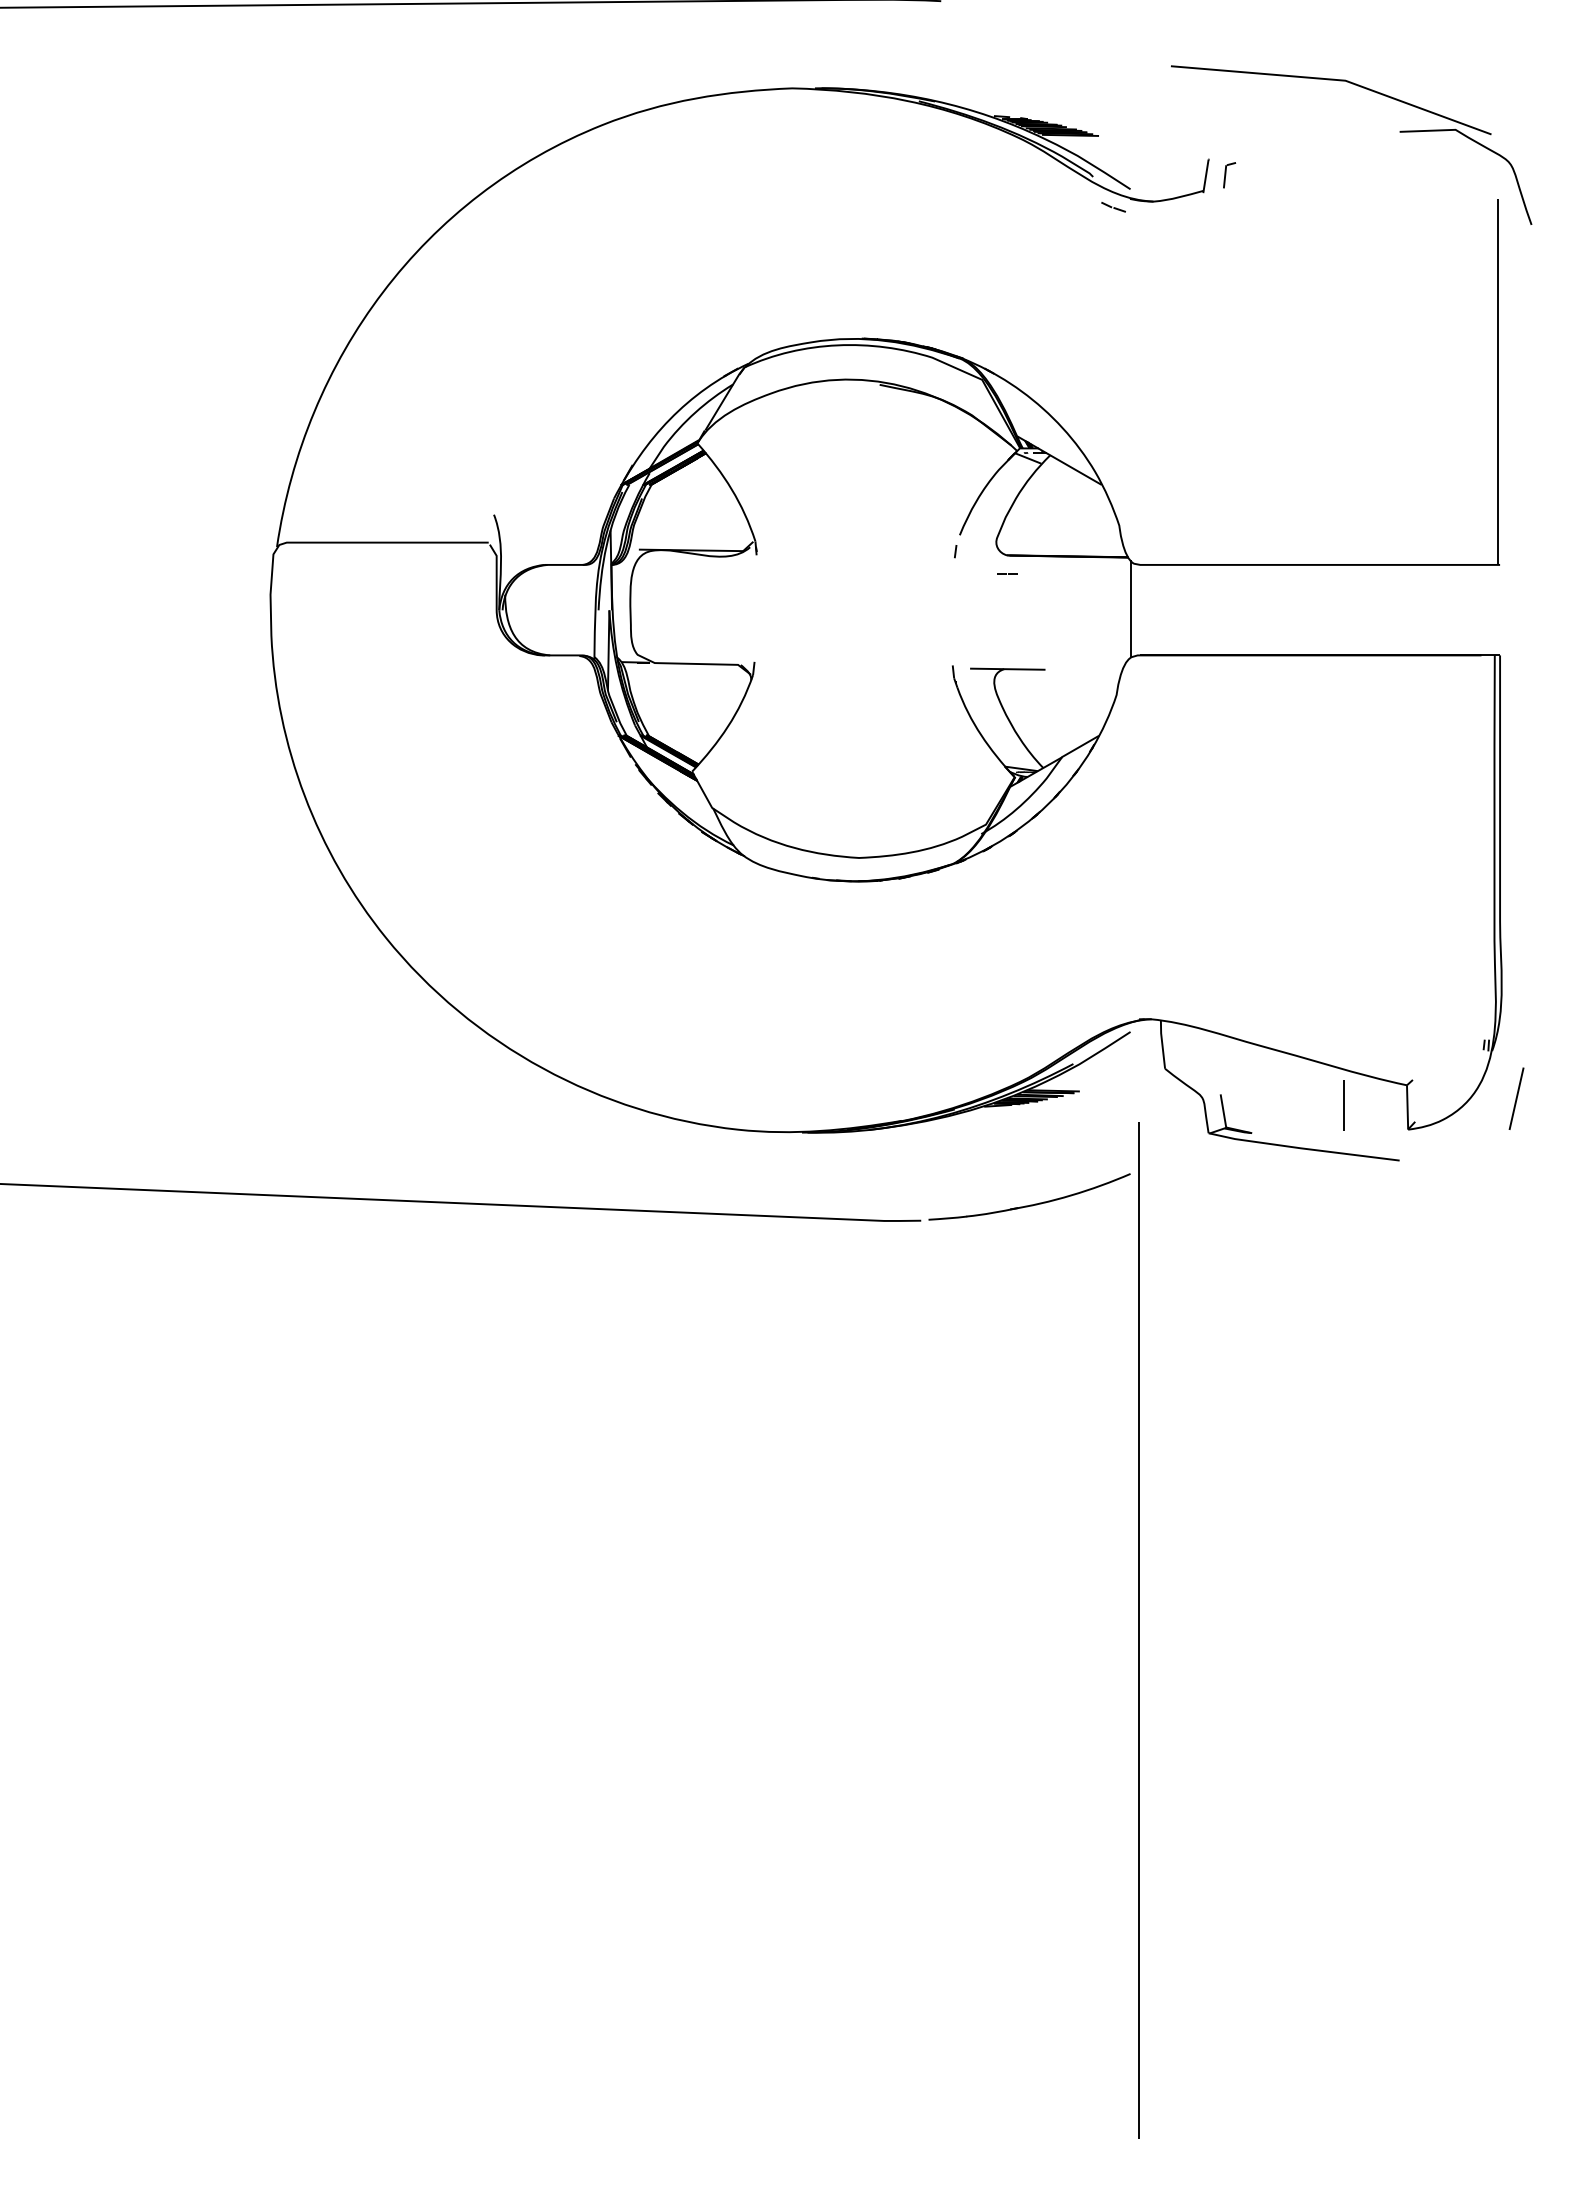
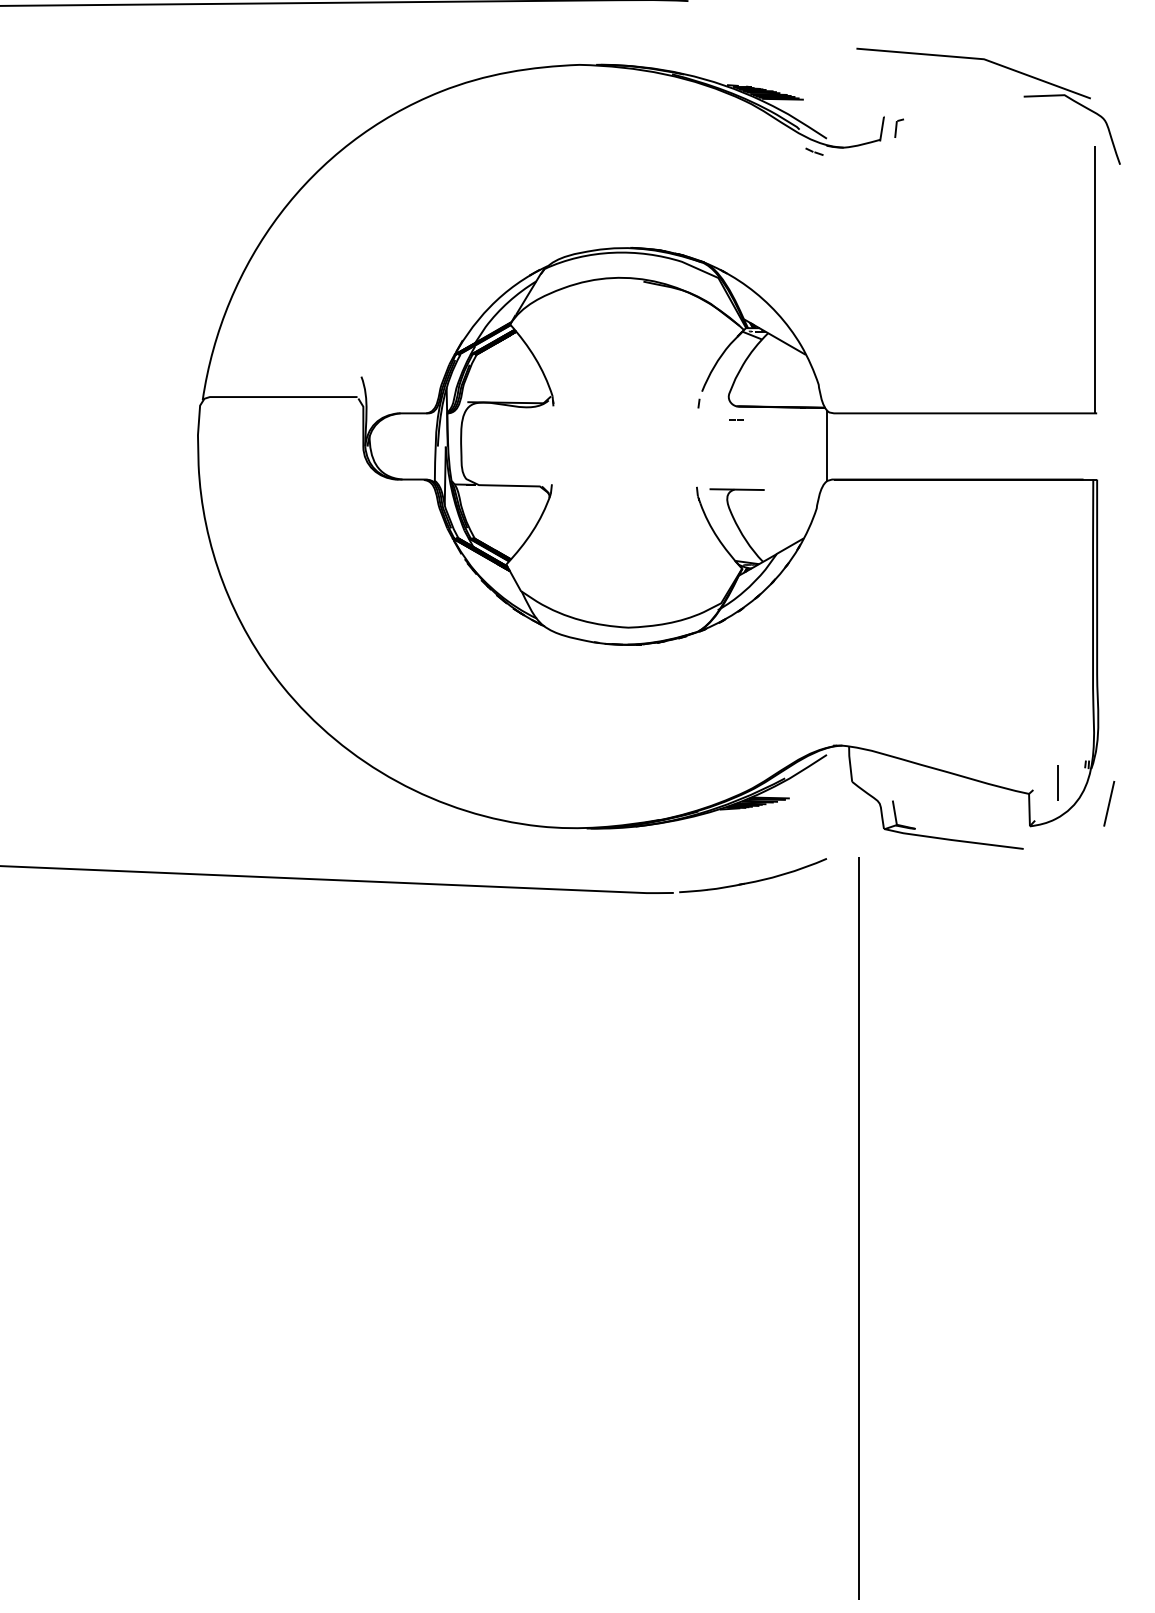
line: (1343, 1105) -> (1057, 783), moved
line: (1138, 1630) -> (859, 1228), moved

